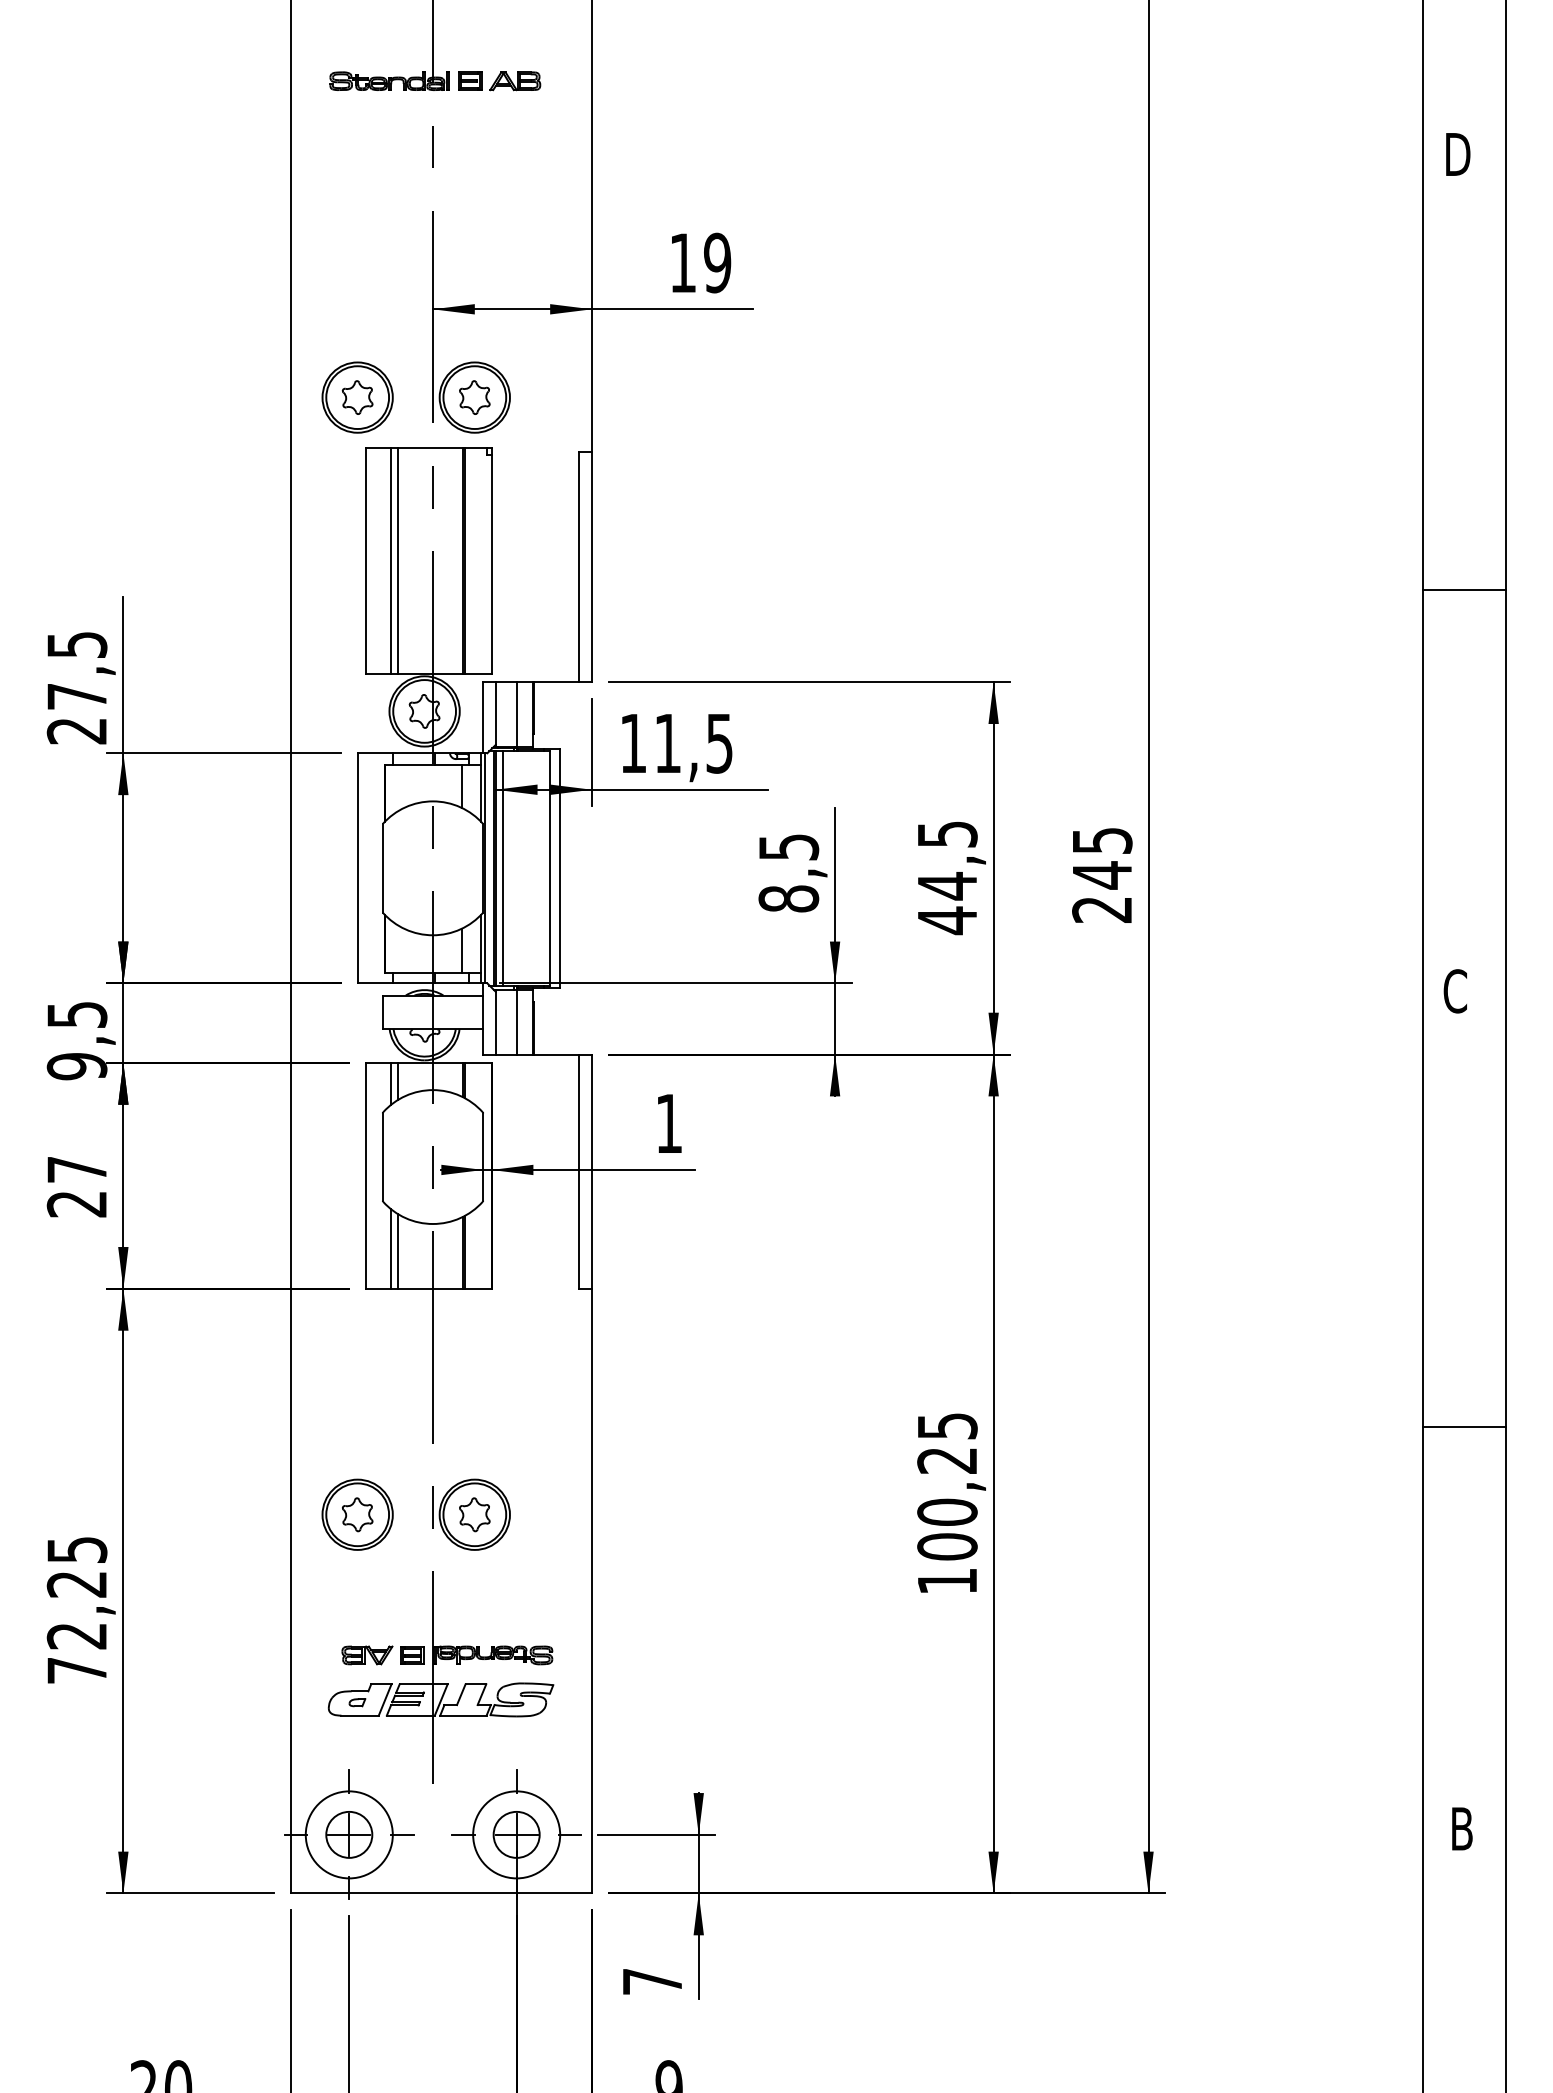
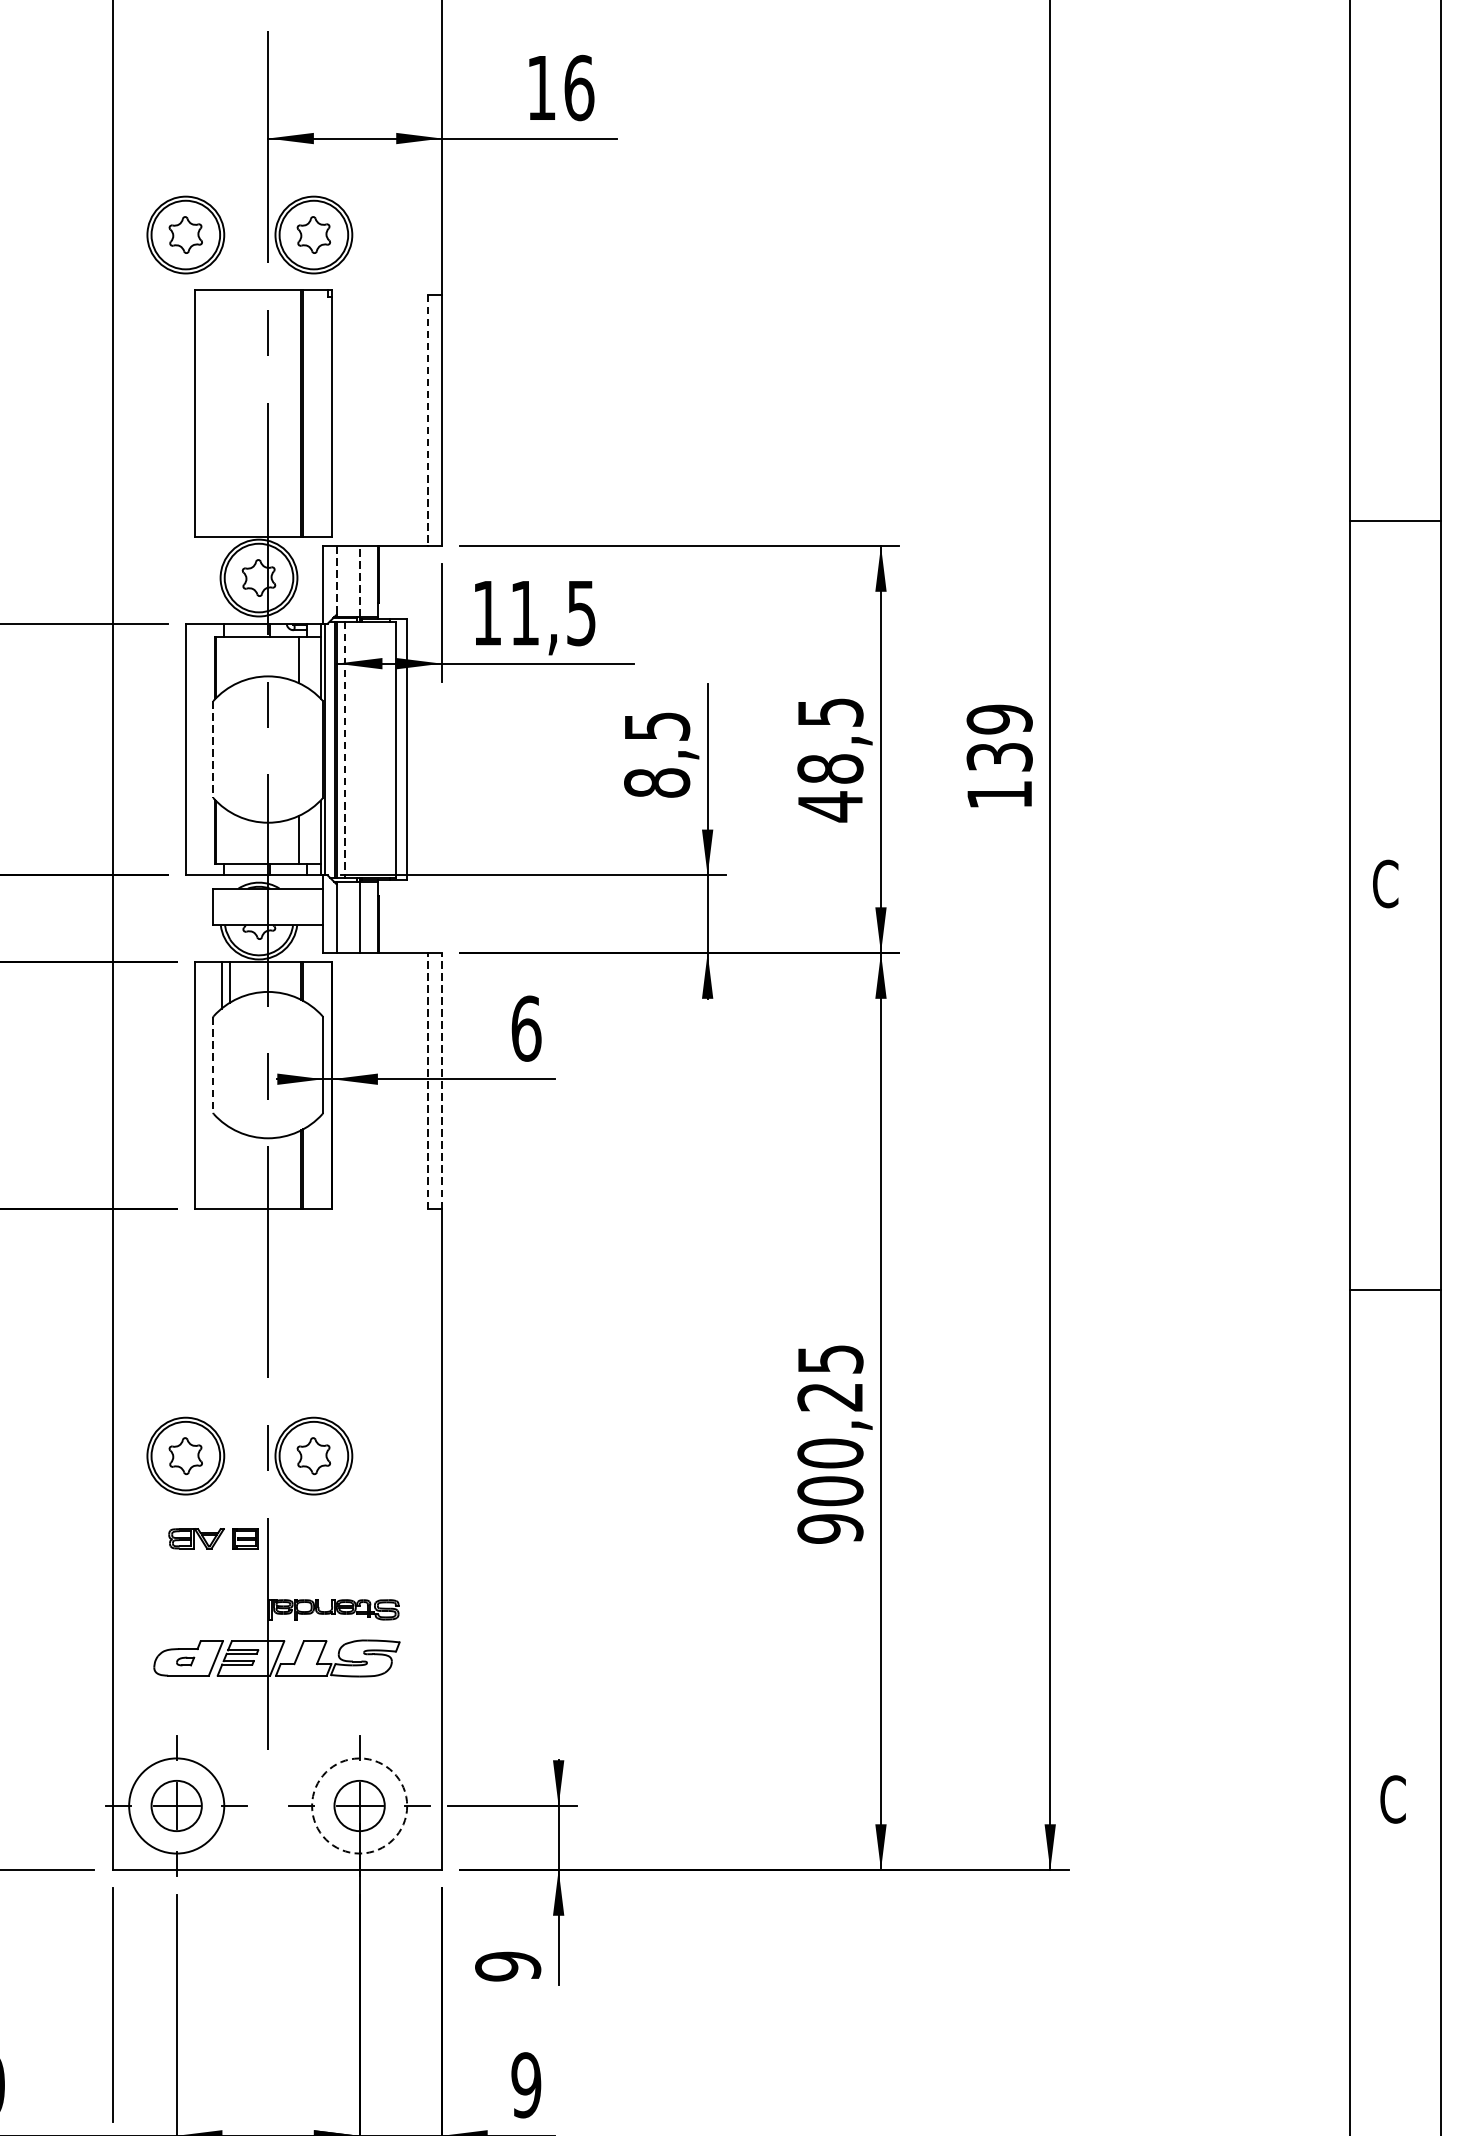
text: (717, 262) -> (579, 87), 19 -> 16
line: (390, 560) -> (221, 413), removed
line: (398, 560) -> (230, 413), removed
line: (579, 567) -> (428, 420), solid -> dashed
line: (1464, 590) -> (1395, 521), moved
line: (495, 714) -> (336, 581), solid -> dashed
line: (516, 714) -> (359, 581), solid -> dashed
line: (382, 868) -> (212, 749), solid -> dashed
line: (502, 868) -> (344, 749), solid -> dashed
text: (1102, 874) -> (999, 756), 245 -> 139
text: (947, 886) -> (830, 769), 44,5 -> 48,5
text: (669, 1123) -> (526, 1028), 1 -> 6
line: (382, 1157) -> (212, 1065), solid -> dashed
line: (579, 1171) -> (428, 1080), solid -> dashed
line: (591, 1171) -> (441, 1080), solid -> dashed
line: (390, 1248) -> (221, 1165), removed
line: (398, 1251) -> (230, 1168), removed
line: (1464, 1426) -> (1395, 1289), moved
text: (947, 1581) -> (830, 1529), 100,25 -> 900,25
part: (382, 1655) -> (212, 1538), moved
text: (1461, 1828) -> (1392, 1799), B -> C
circle: (516, 1834) -> (359, 1805), solid -> dashed
text: (652, 1981) -> (508, 1966), 7 -> 9

